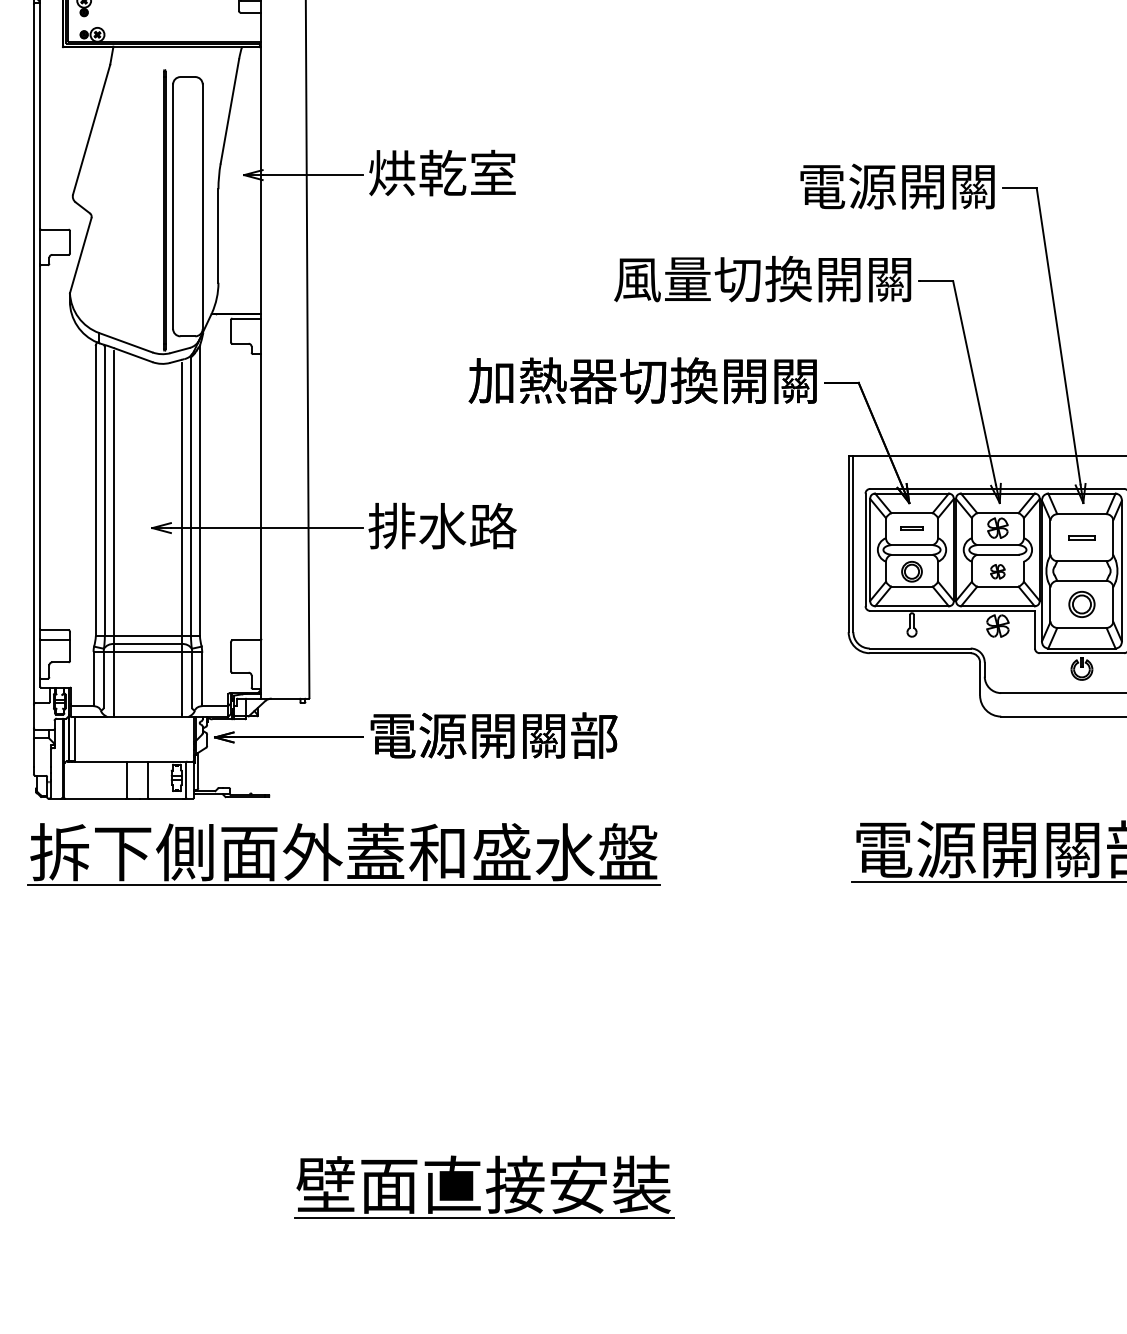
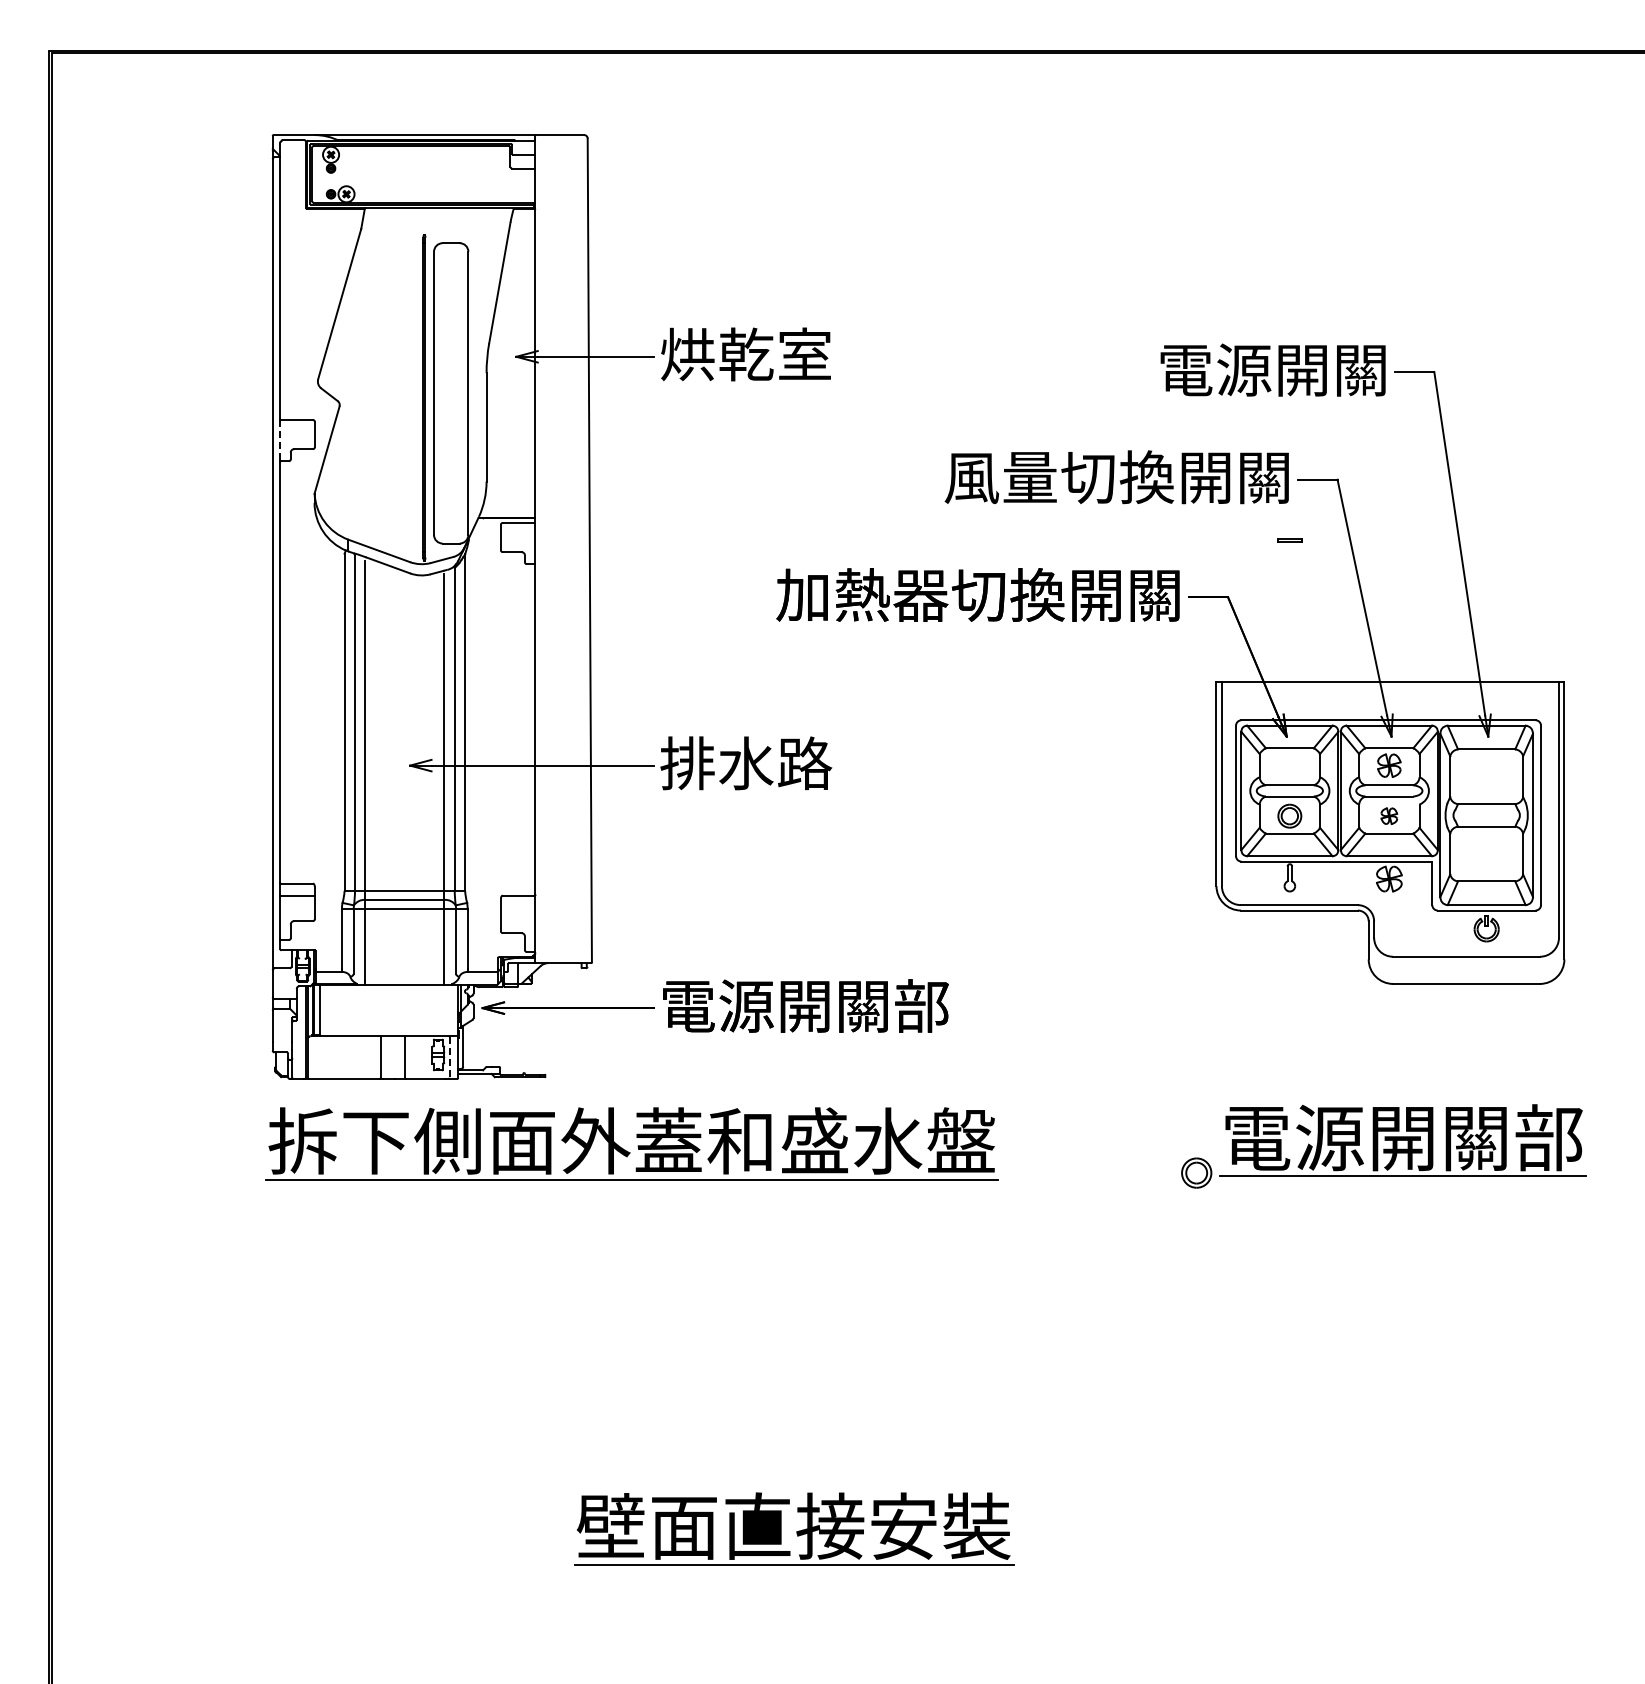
line: (40, 247) -> (280, 440), solid -> dashed
line: (911, 527) -> (1289, 539), moved
part: (1081, 537) -> (1486, 776), removed
part: (1081, 603) -> (1196, 1172), moved
line: (186, 780) -> (449, 1058), solid -> dashed

